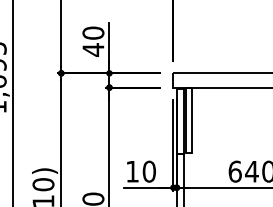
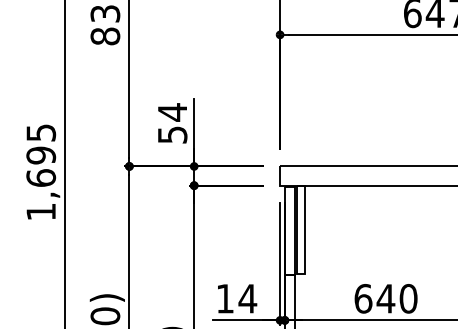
text: (93, 41) -> (172, 123), 40 -> 54
text: (149, 171) -> (247, 298), 10 -> 14

